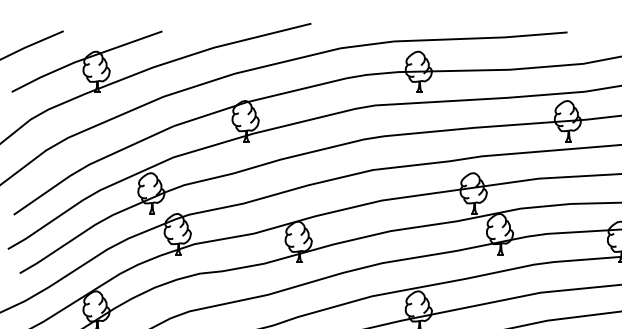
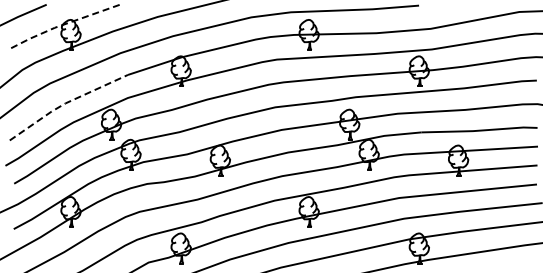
line: (83, 59) -> (61, 25), solid -> dashed
line: (89, 164) -> (65, 103), solid -> dashed

